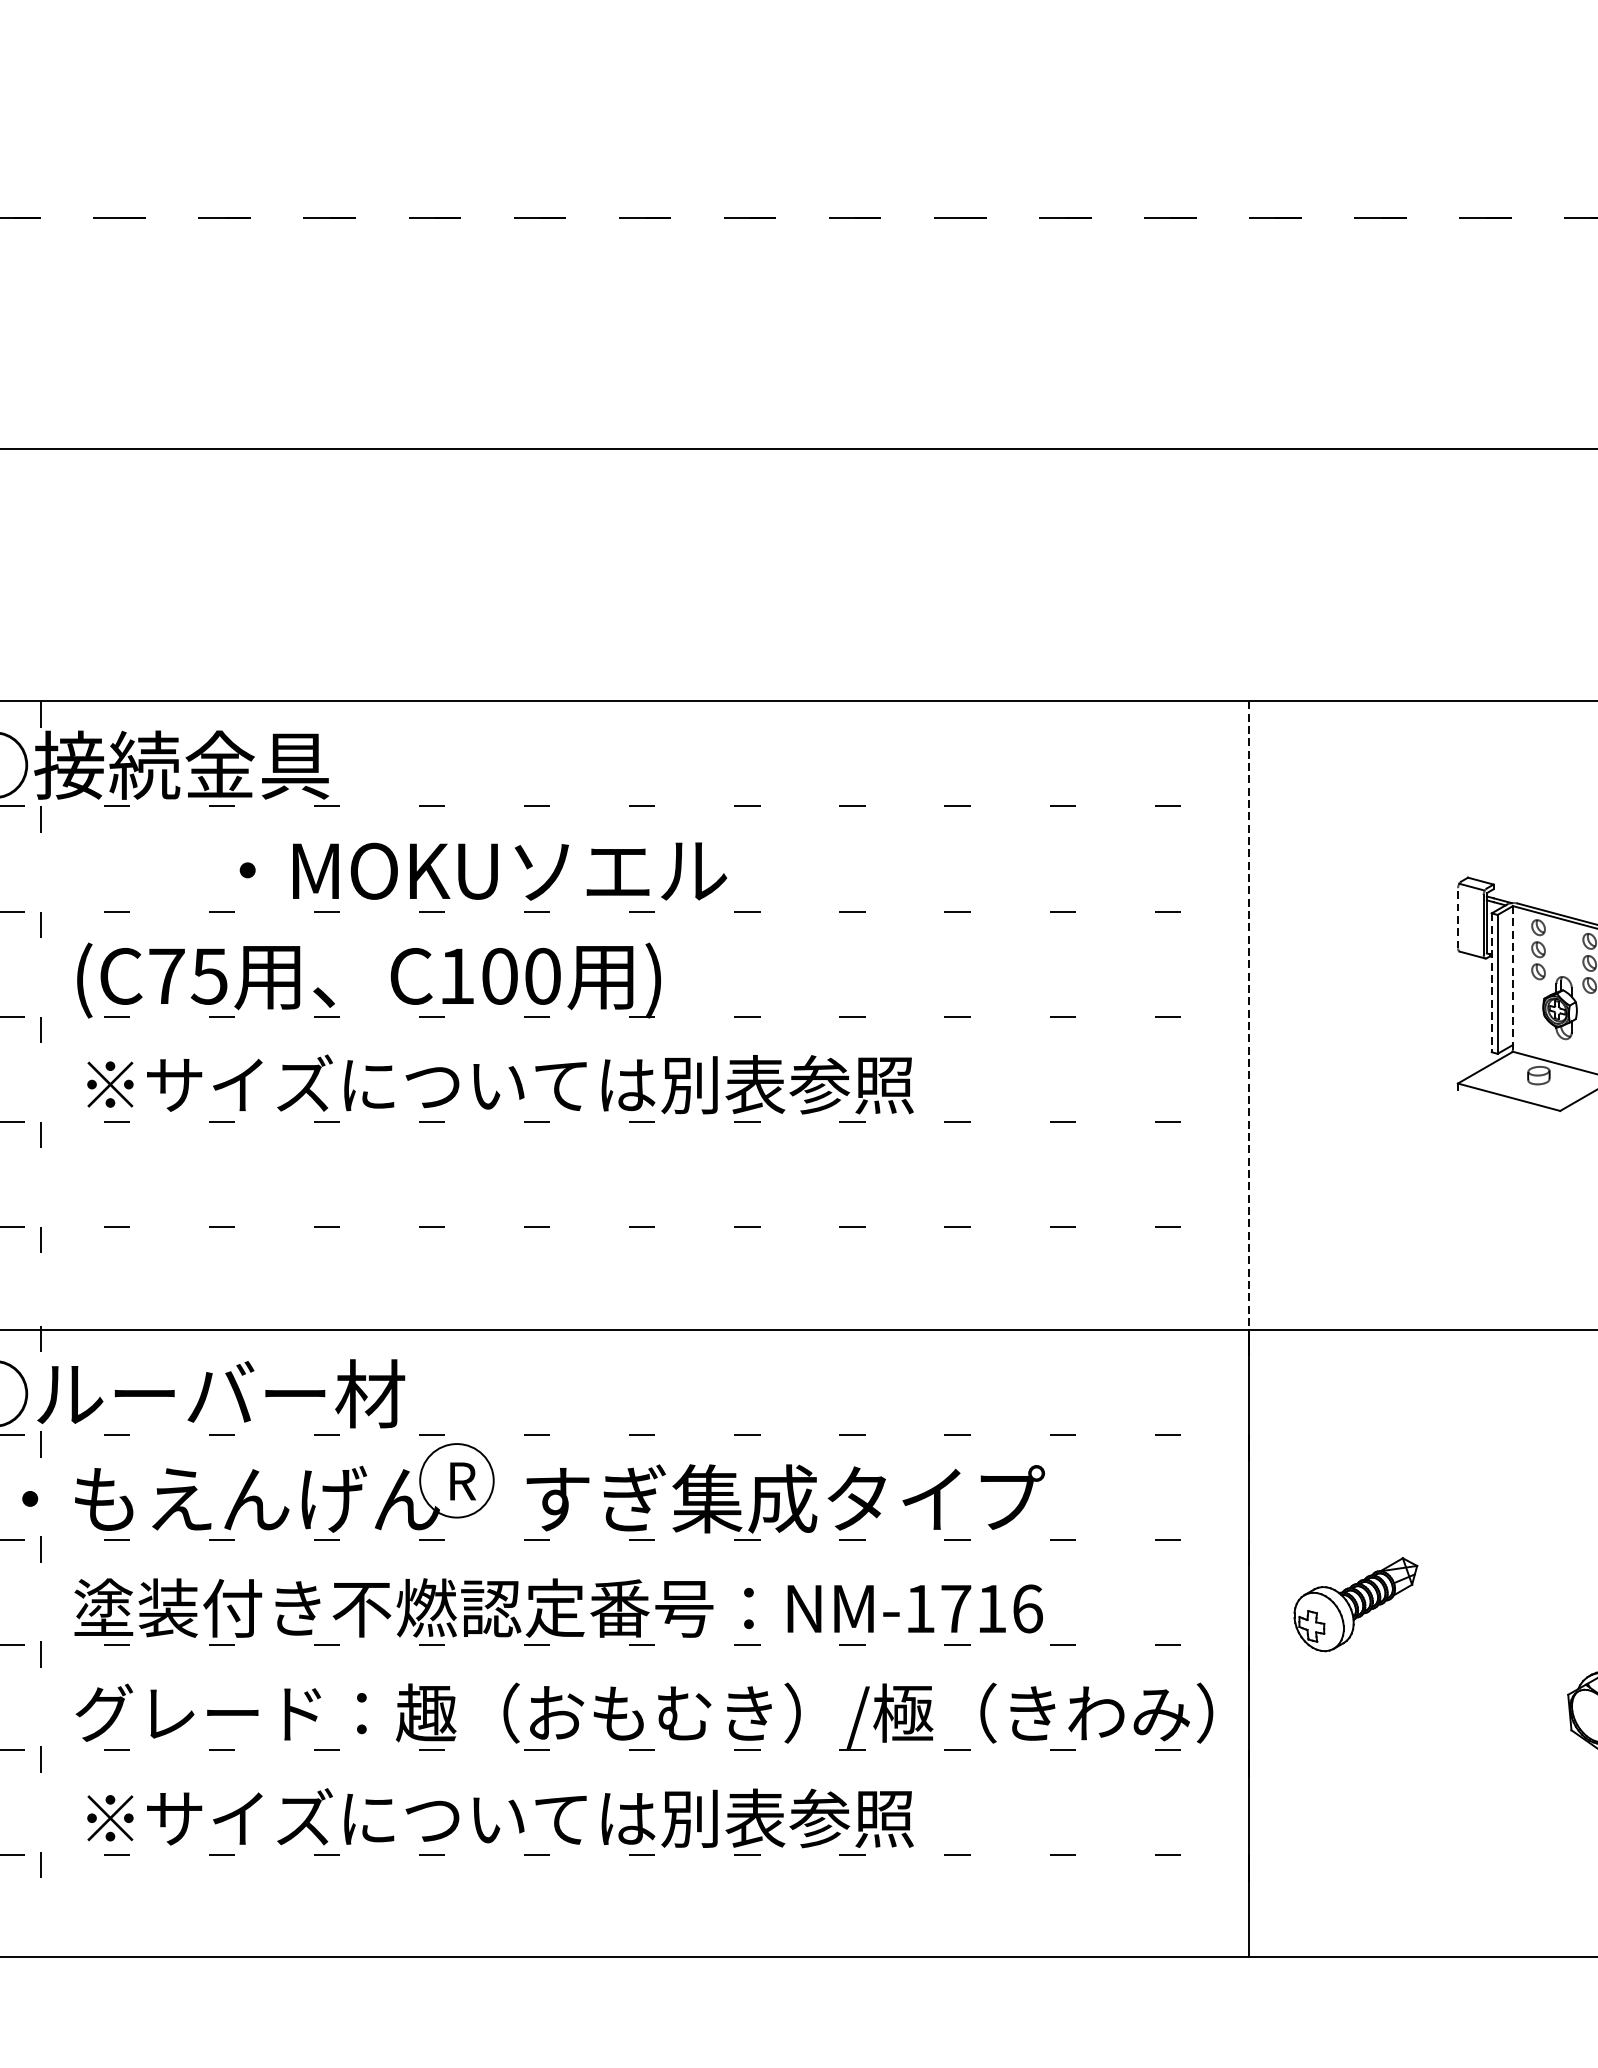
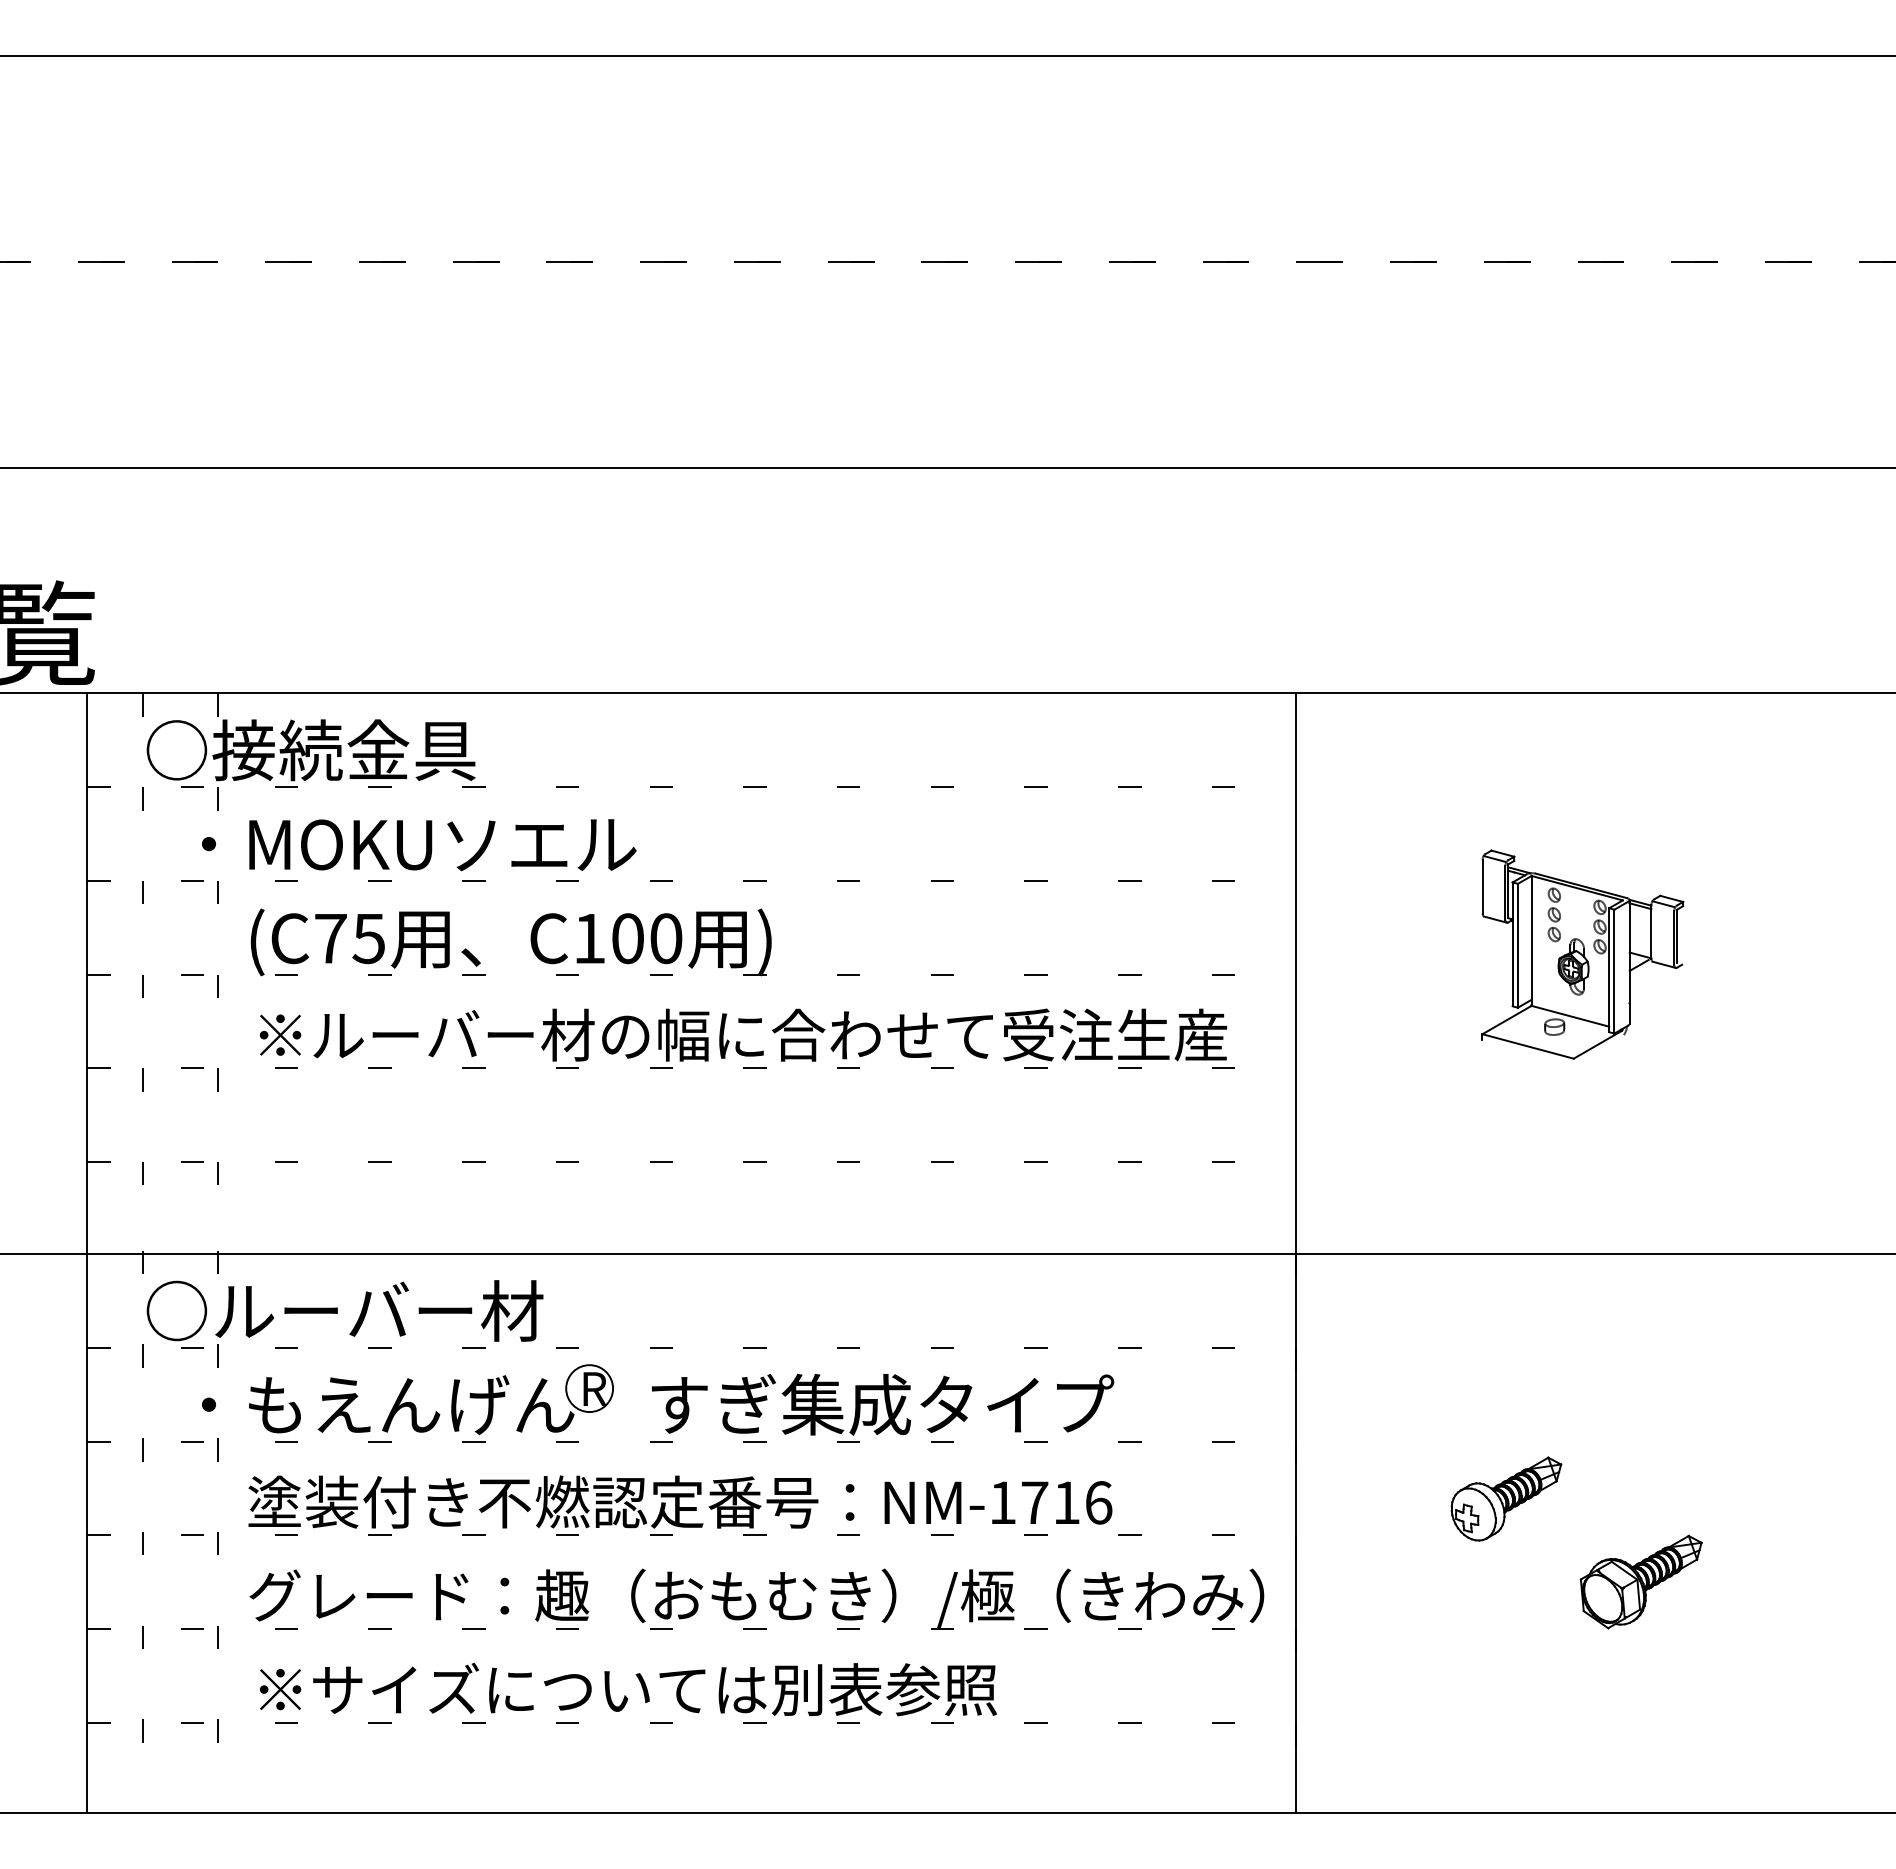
text: (483, 871) -> (419, 845), moved
line: (1457, 917) -> (1482, 886), dashed -> solid
line: (1512, 978) -> (1531, 940), dashed -> solid
line: (1491, 982) -> (1512, 944), dashed -> solid
line: (1249, 1016) -> (1296, 974), dashed -> solid
text: (659, 1083) -> (770, 1034), ※サイズについては別表参照 -> ※ルーバー材の幅に合わせて受注生産
circle: (456, 1480) -> (589, 1388), size x0.71
part: (1355, 1604) -> (1506, 1498), moved

